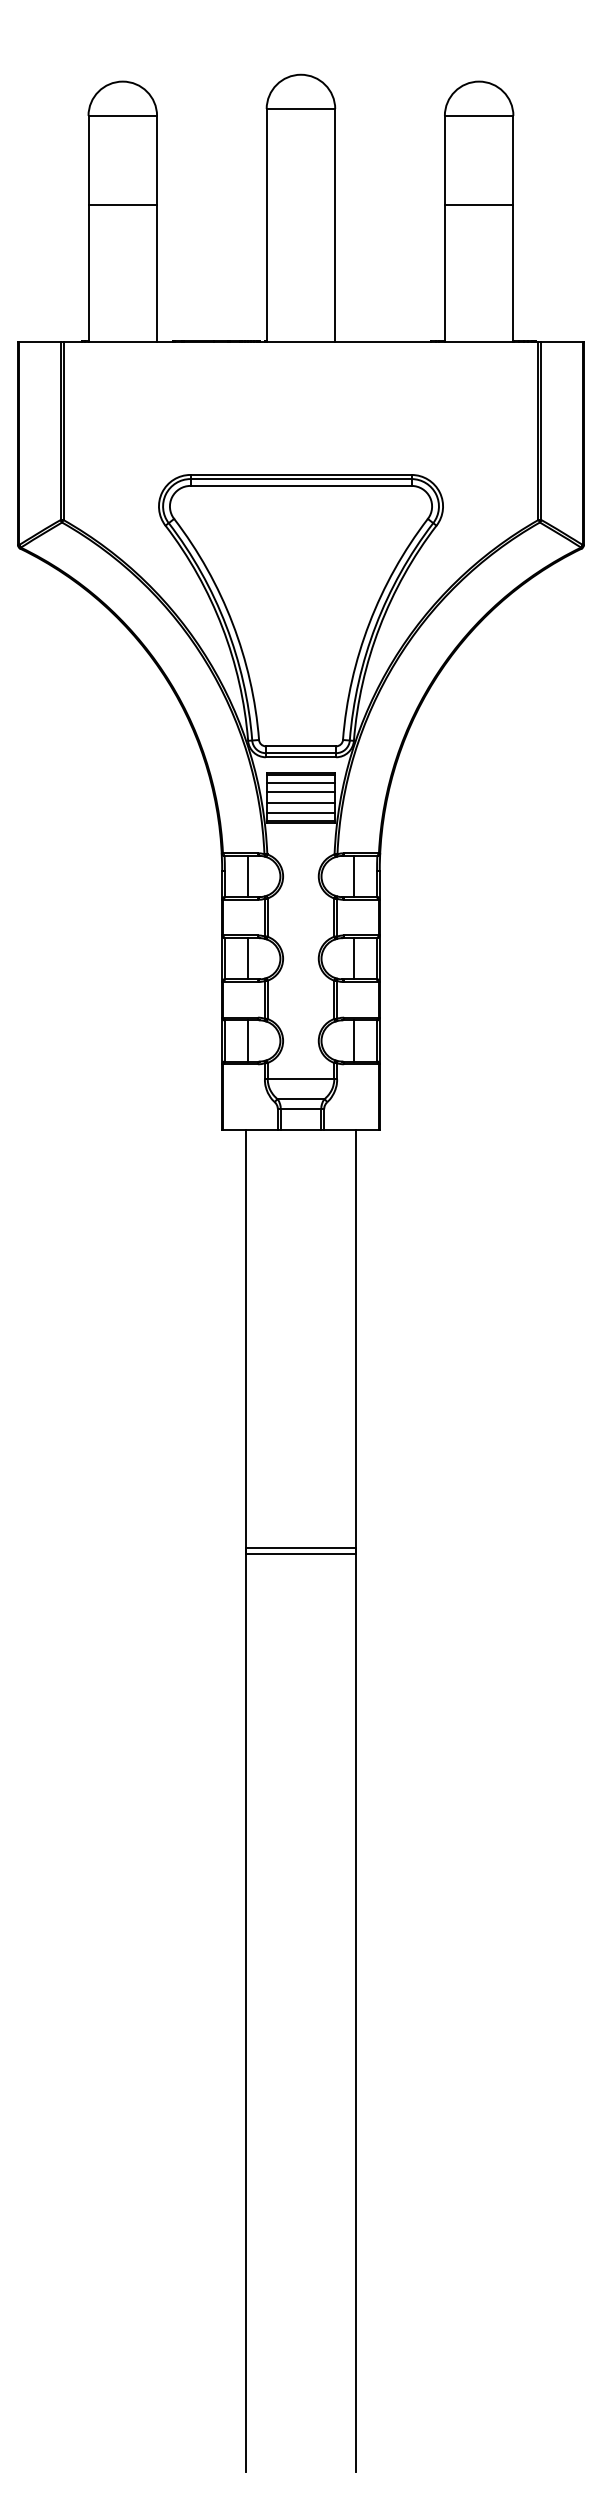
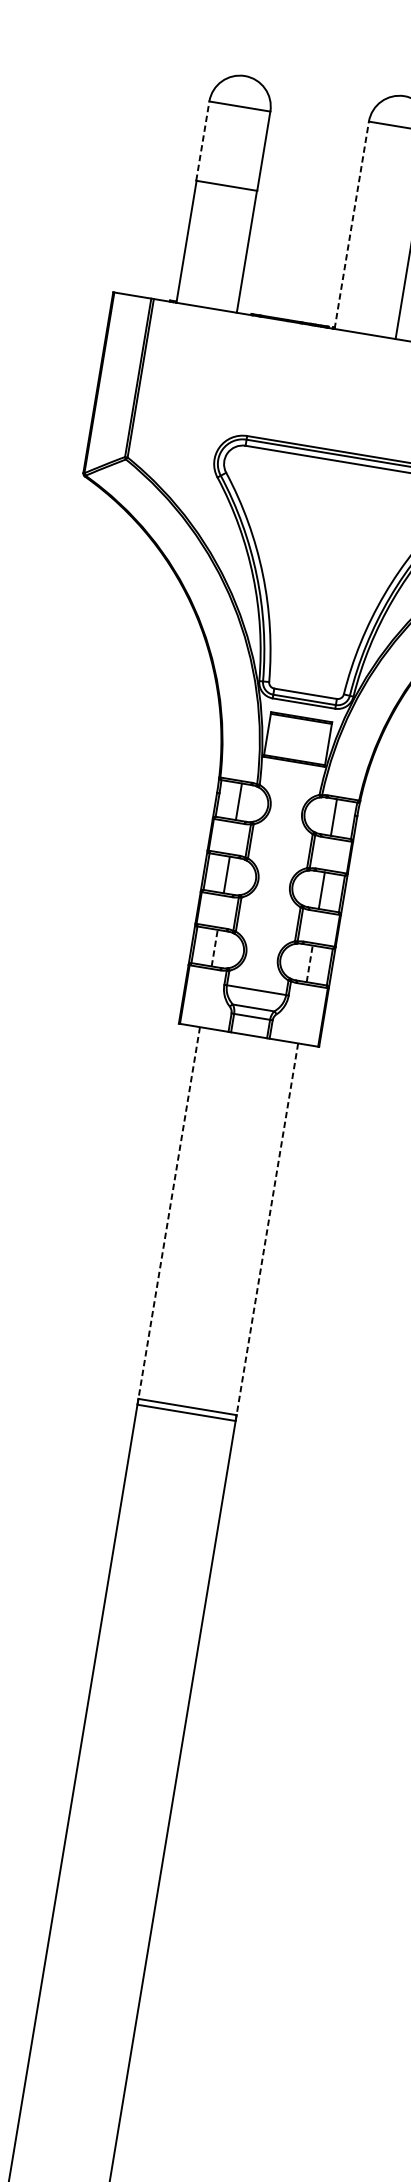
line: (88, 160) -> (202, 141), solid -> dashed
line: (266, 225) -> (351, 225), solid -> dashed
line: (300, 782) -> (299, 725), removed
line: (300, 792) -> (298, 734), removed
line: (300, 803) -> (296, 744), removed
line: (300, 812) -> (295, 752), removed
line: (247, 1040) -> (214, 947), solid -> dashed
line: (354, 1040) -> (309, 963), solid -> dashed
line: (245, 1342) -> (168, 1216), solid -> dashed
line: (356, 1342) -> (267, 1232), solid -> dashed

